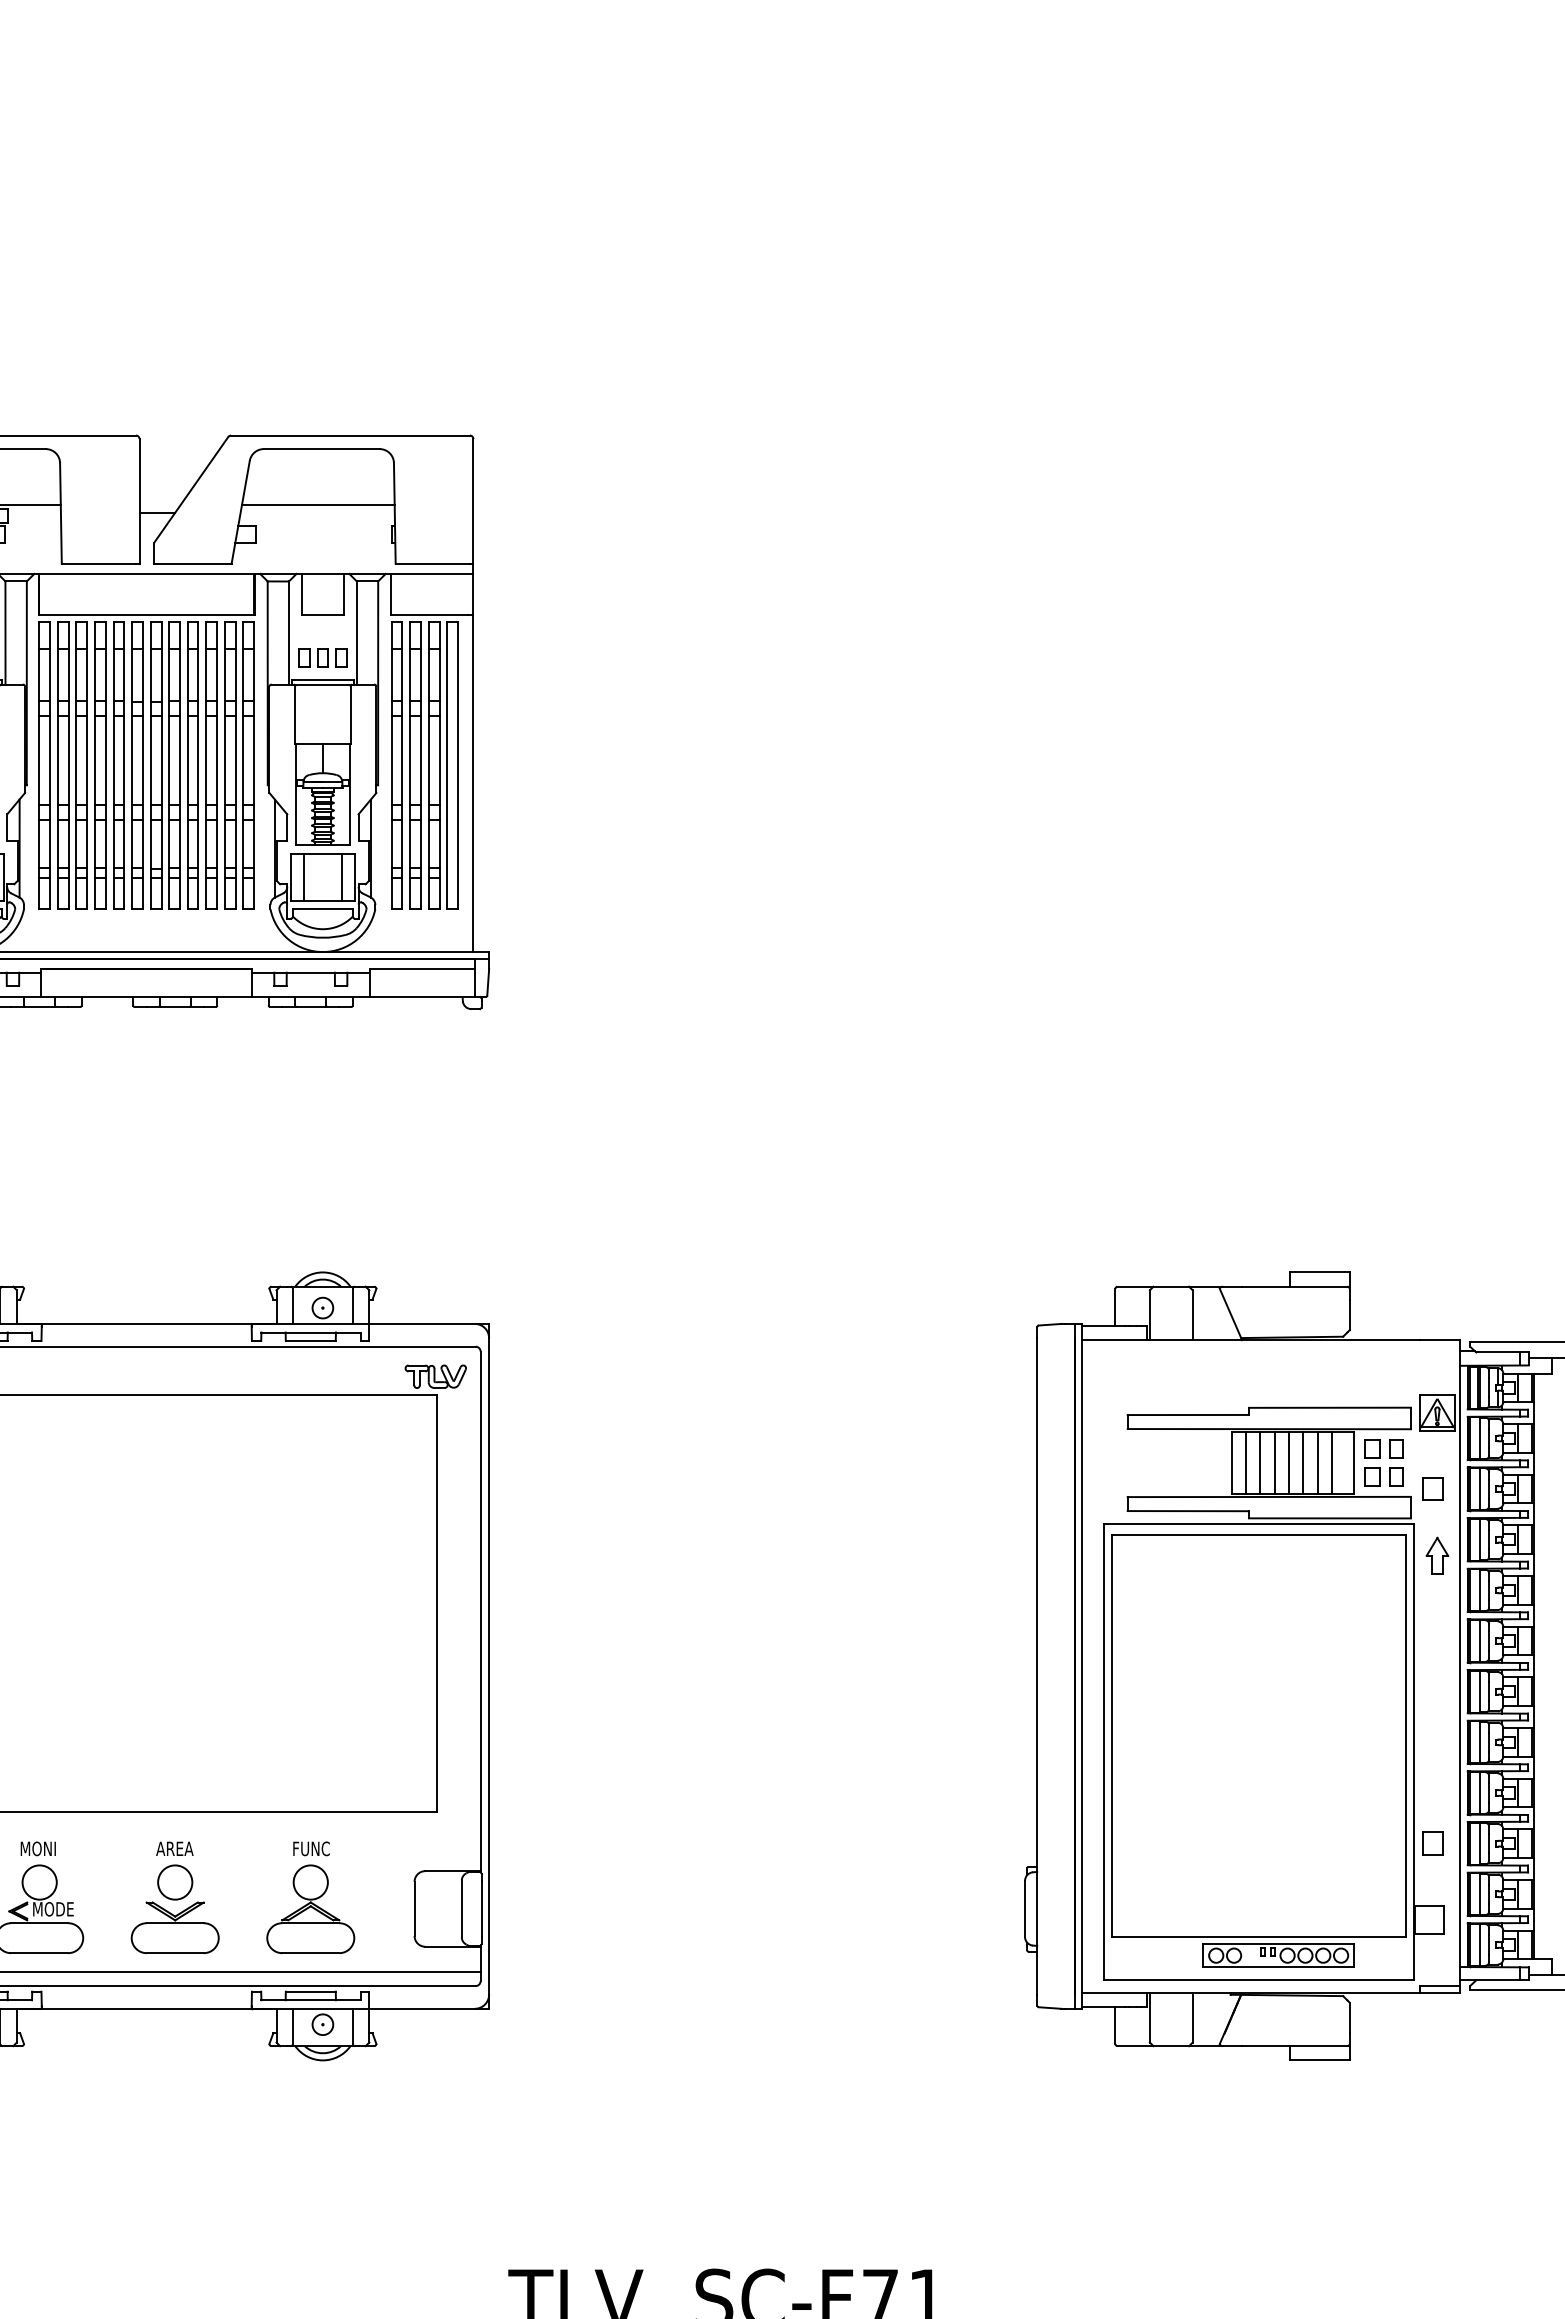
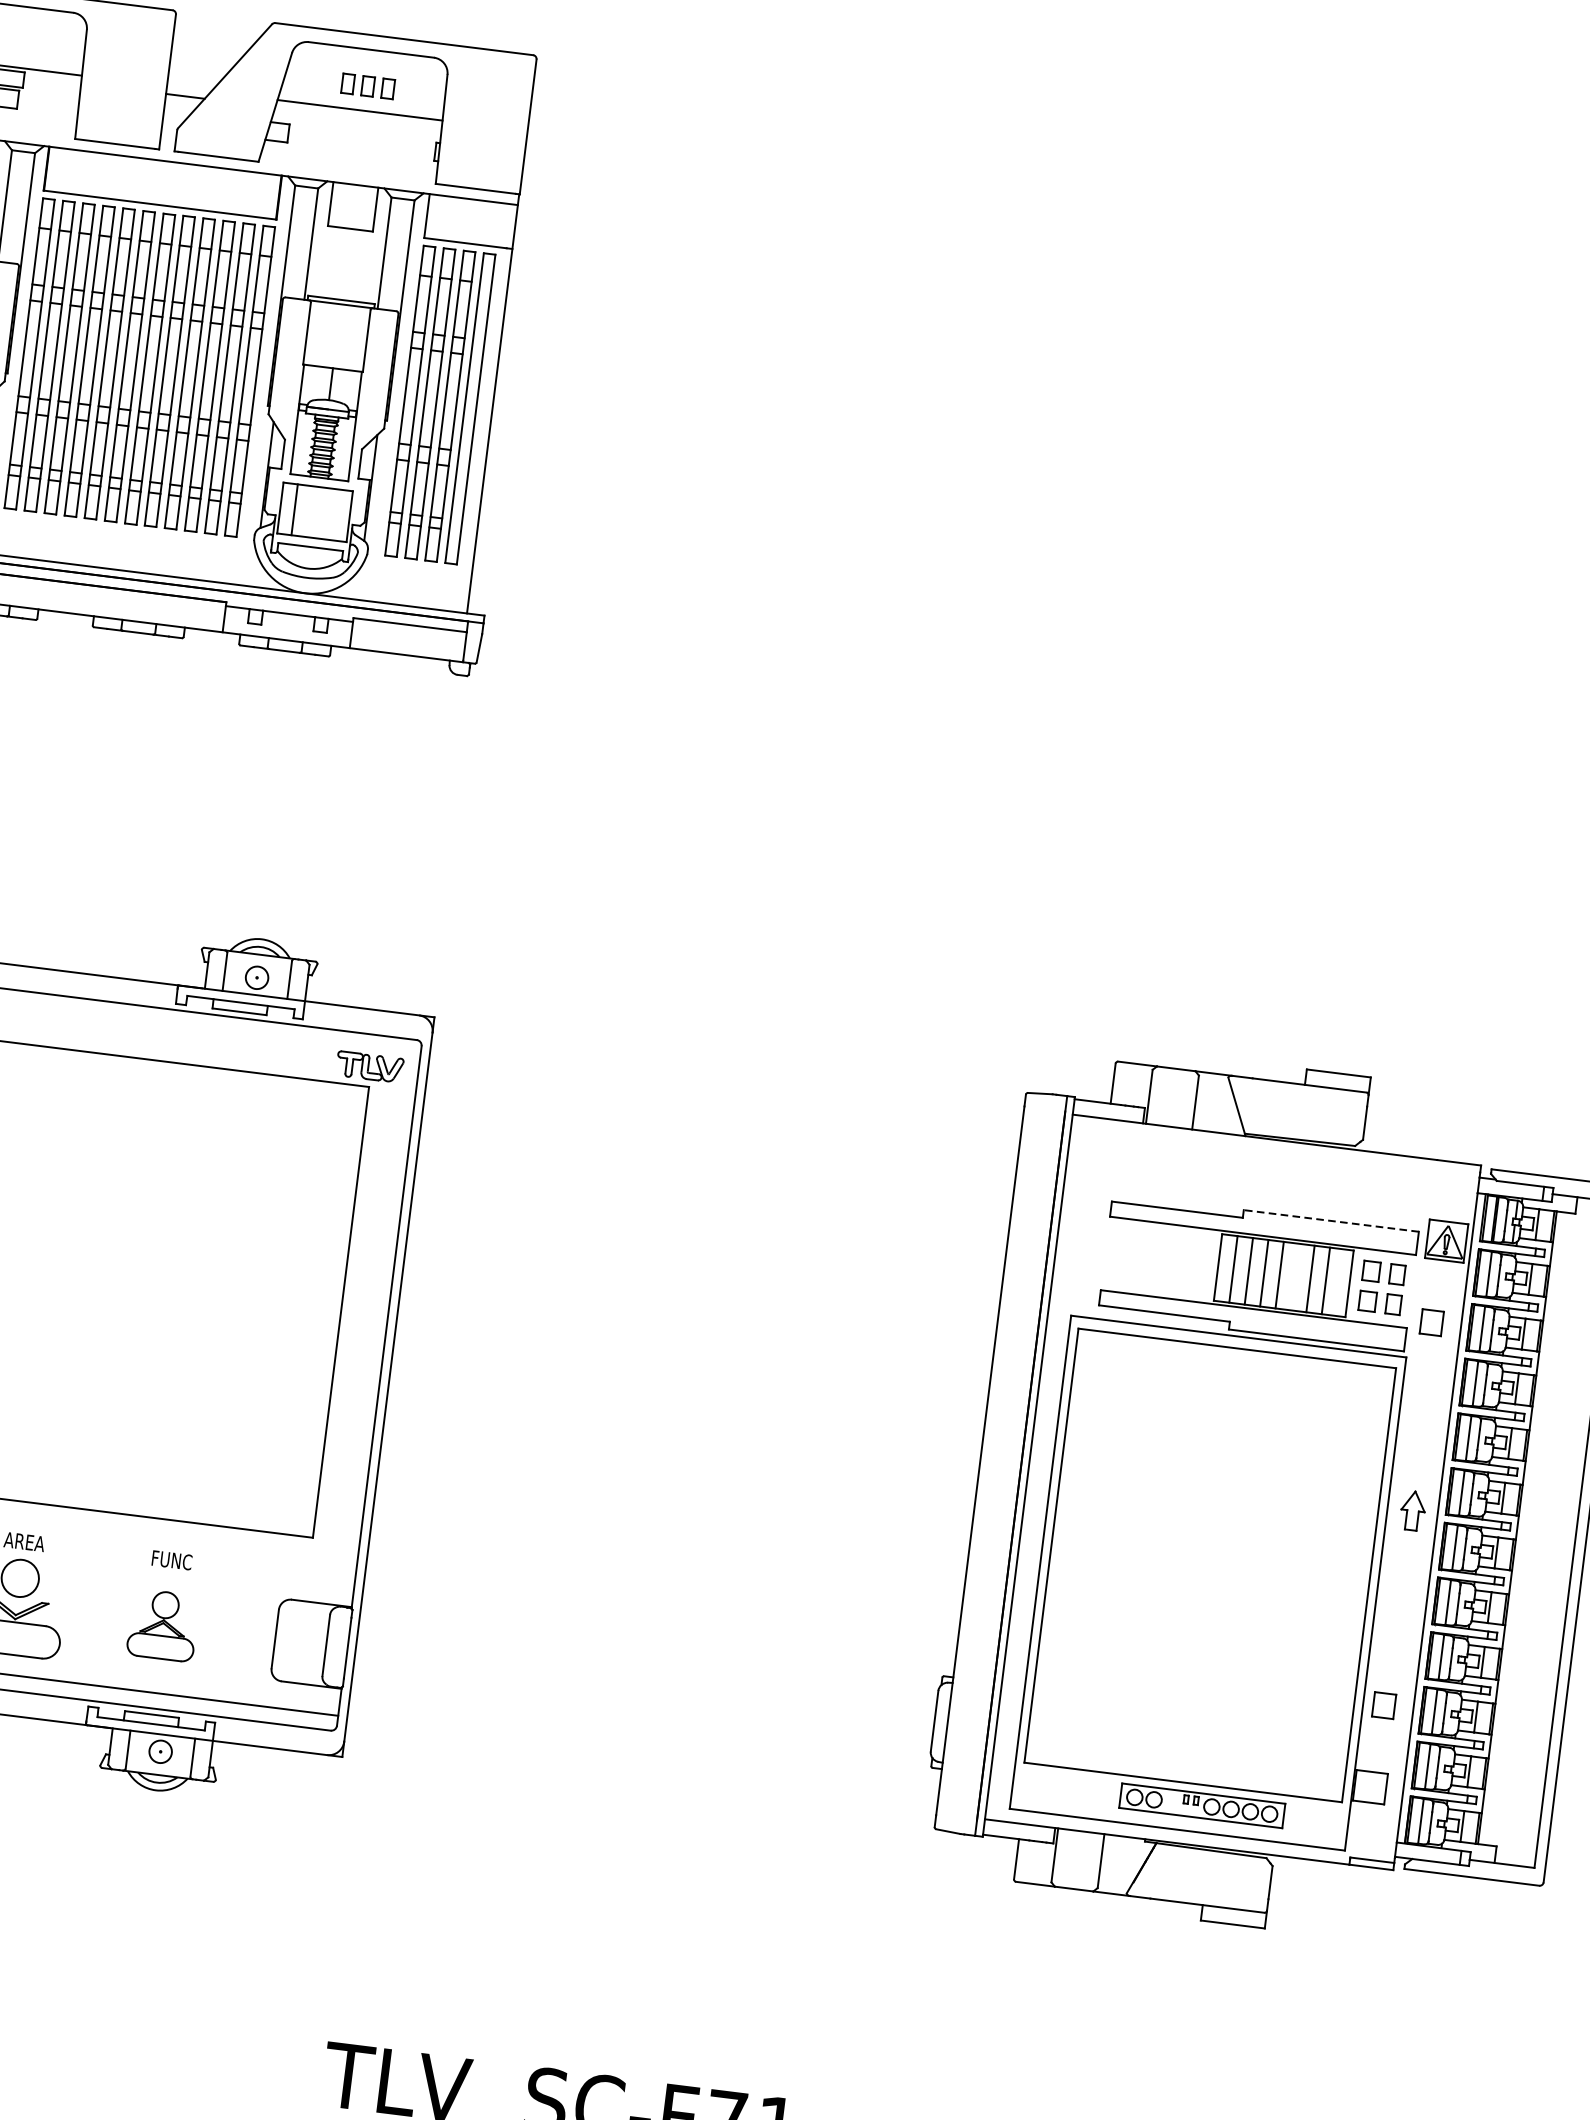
part: (322, 657) -> (367, 86), moved
line: (341, 876) -> (335, 514), removed
line: (1329, 1407) -> (1330, 1220), solid -> dashed
line: (1303, 1462) -> (1295, 1276), removed
part: (1436, 1555) -> (1412, 1510), moved
part: (310, 1908) -> (162, 1624), size x0.7

